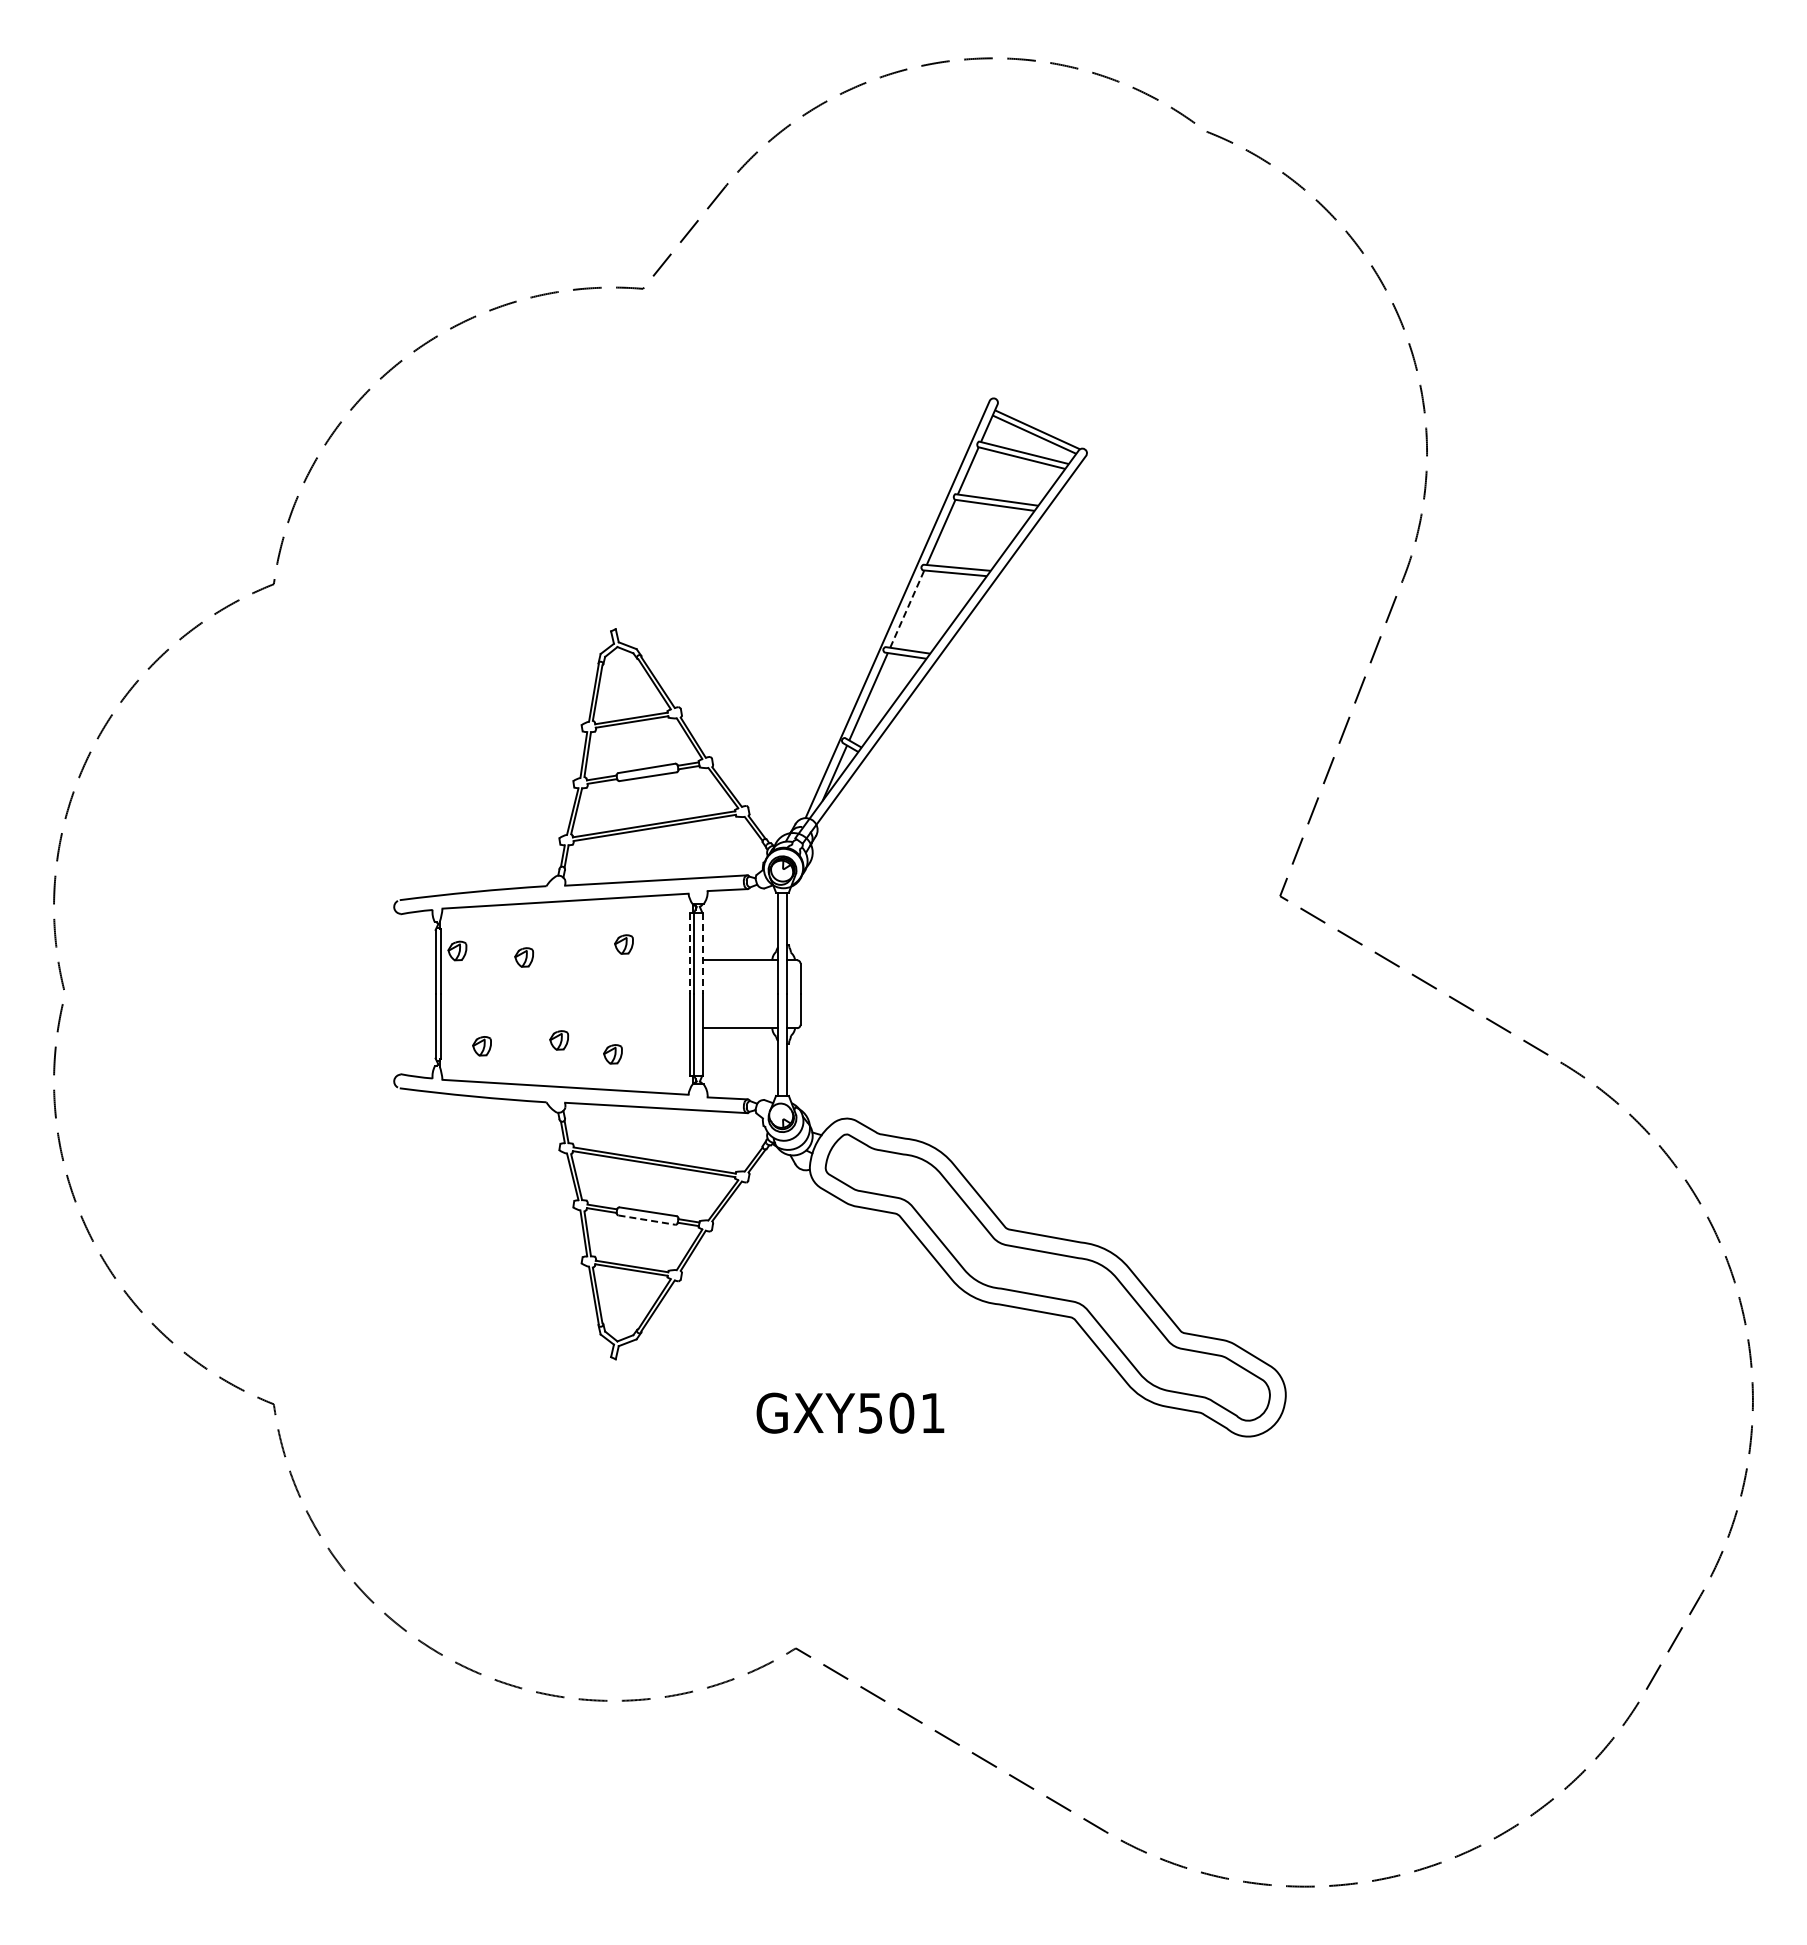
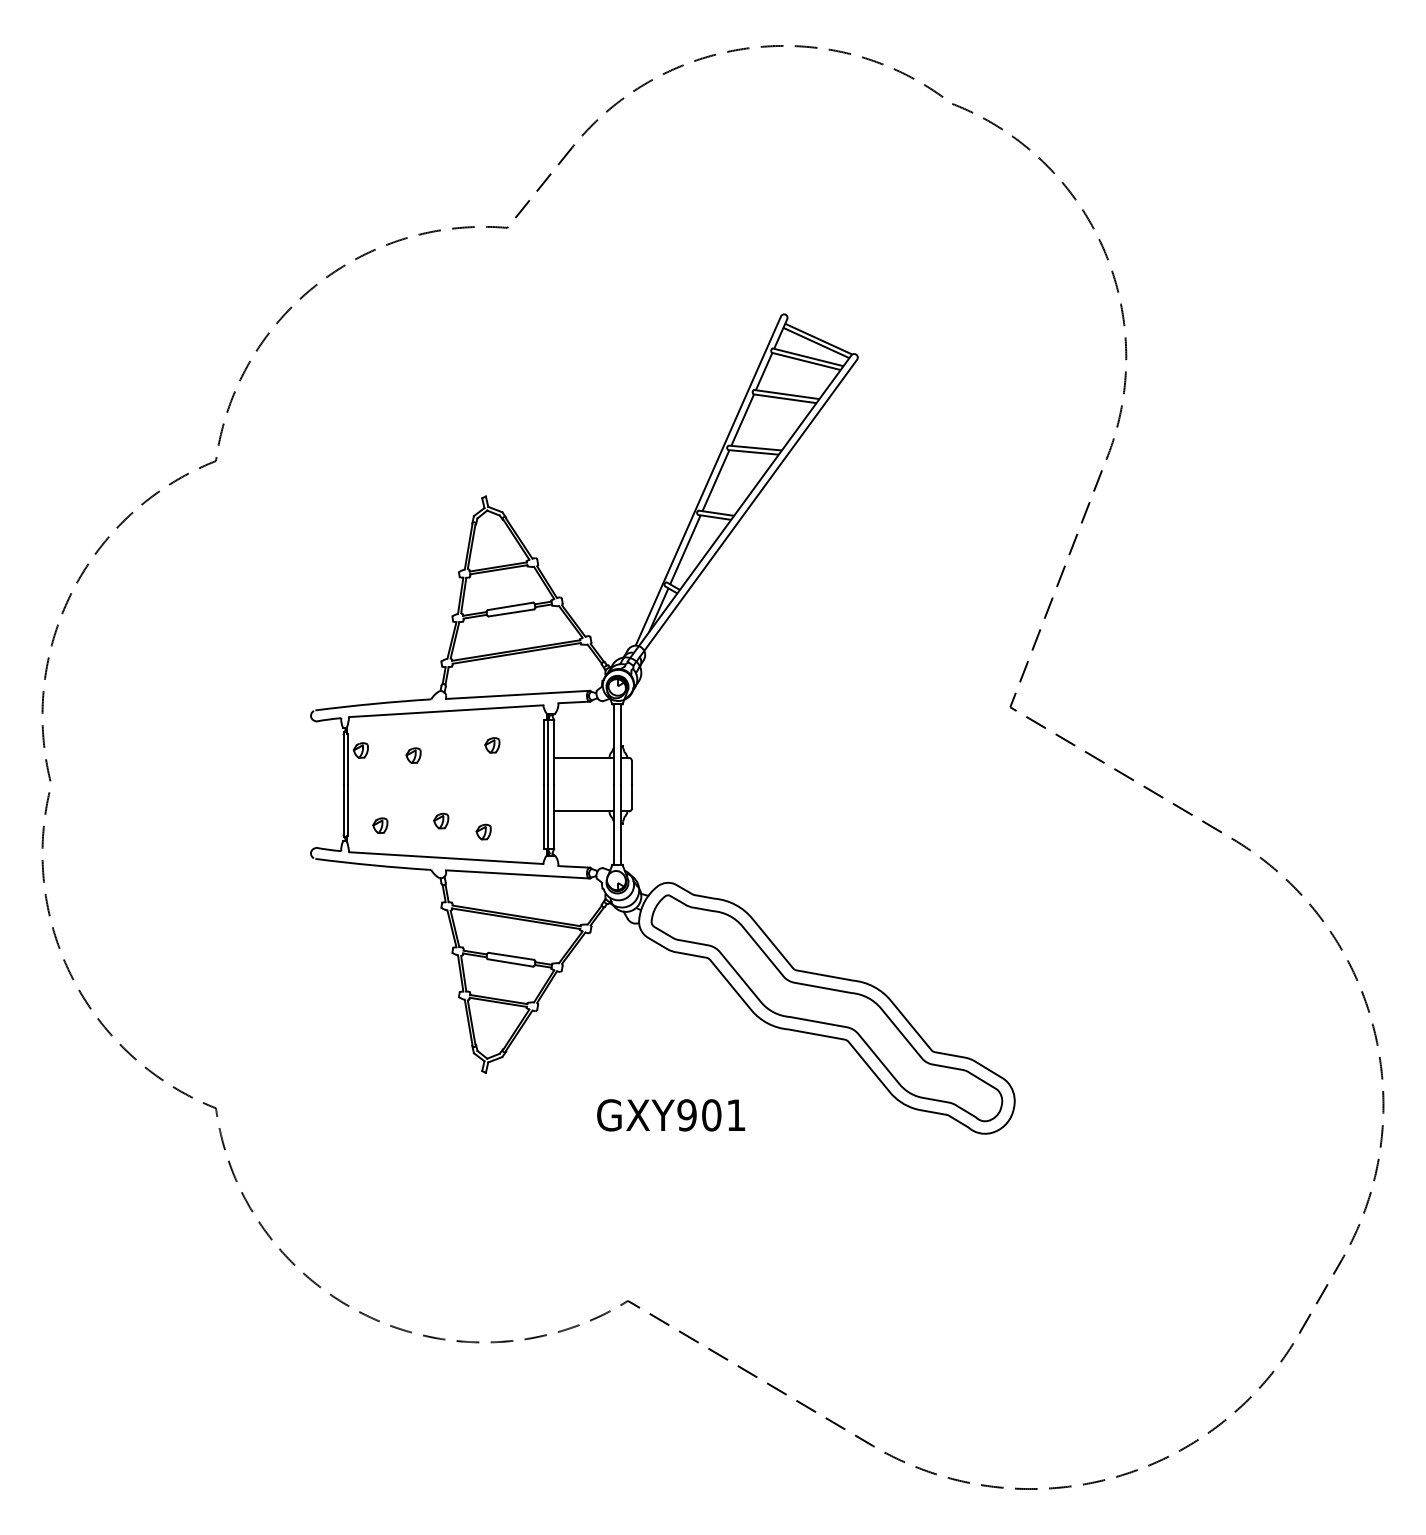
line: (907, 608) -> (716, 480), dashed -> solid
line: (689, 953) -> (544, 752), dashed -> solid
line: (702, 953) -> (554, 752), dashed -> solid
line: (646, 1220) -> (510, 963), dashed -> solid
text: (870, 1412) -> (686, 1114), GXY501 -> GXY901

